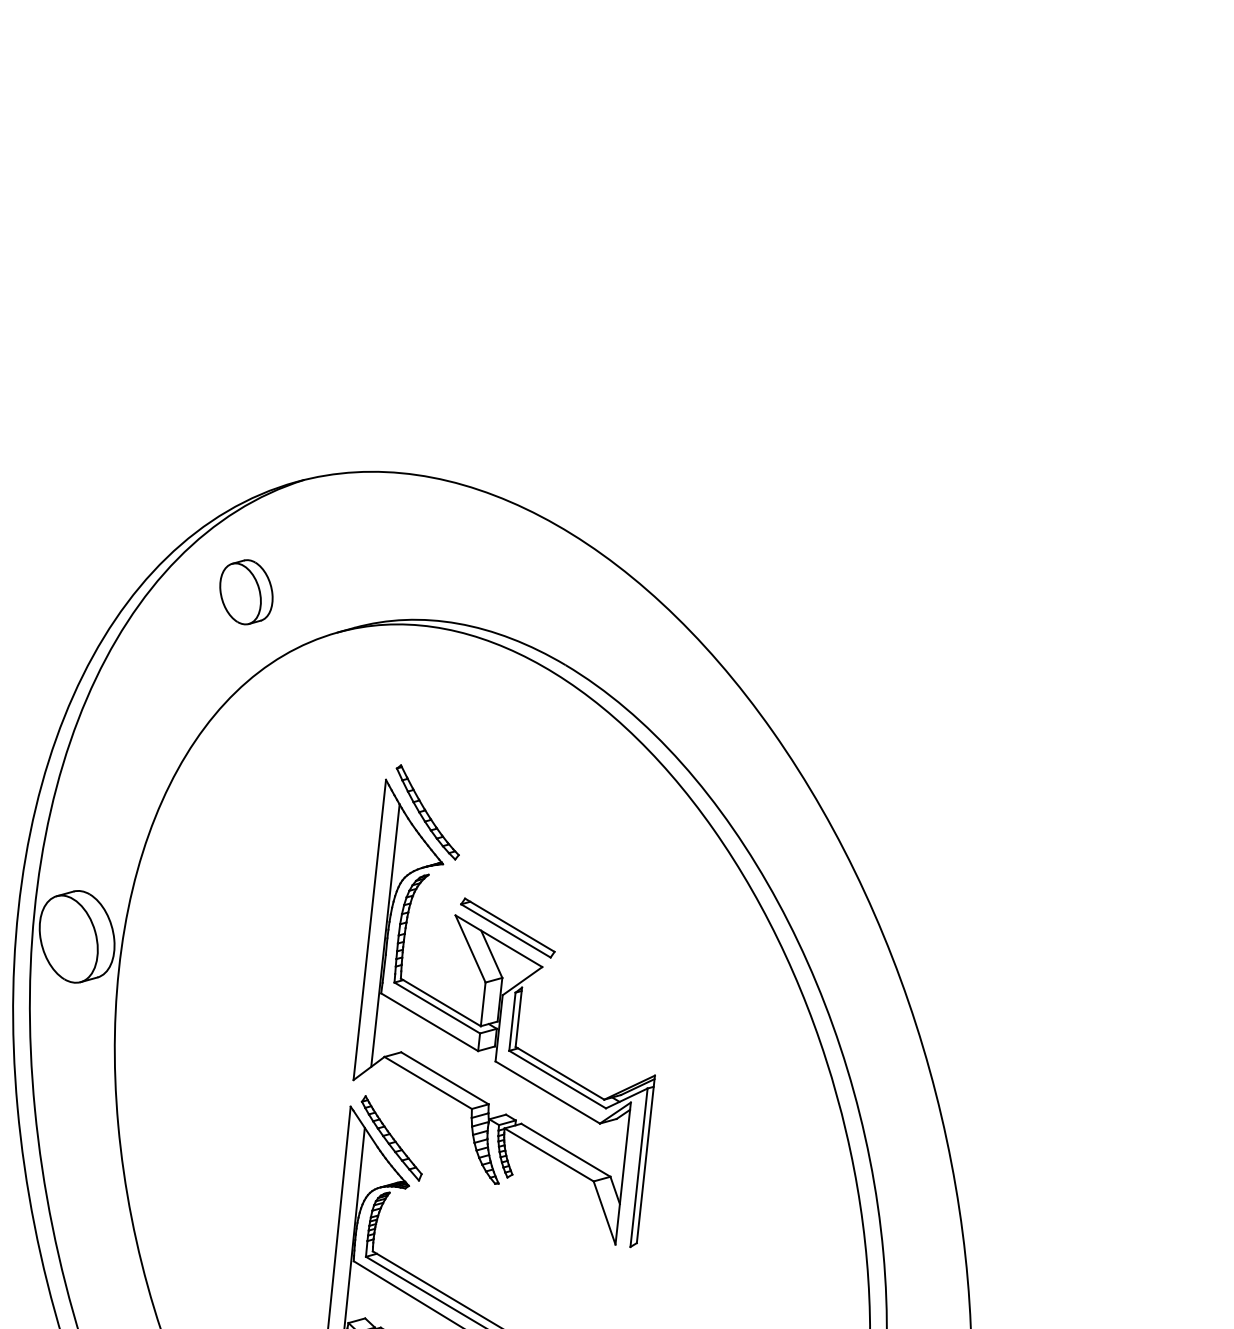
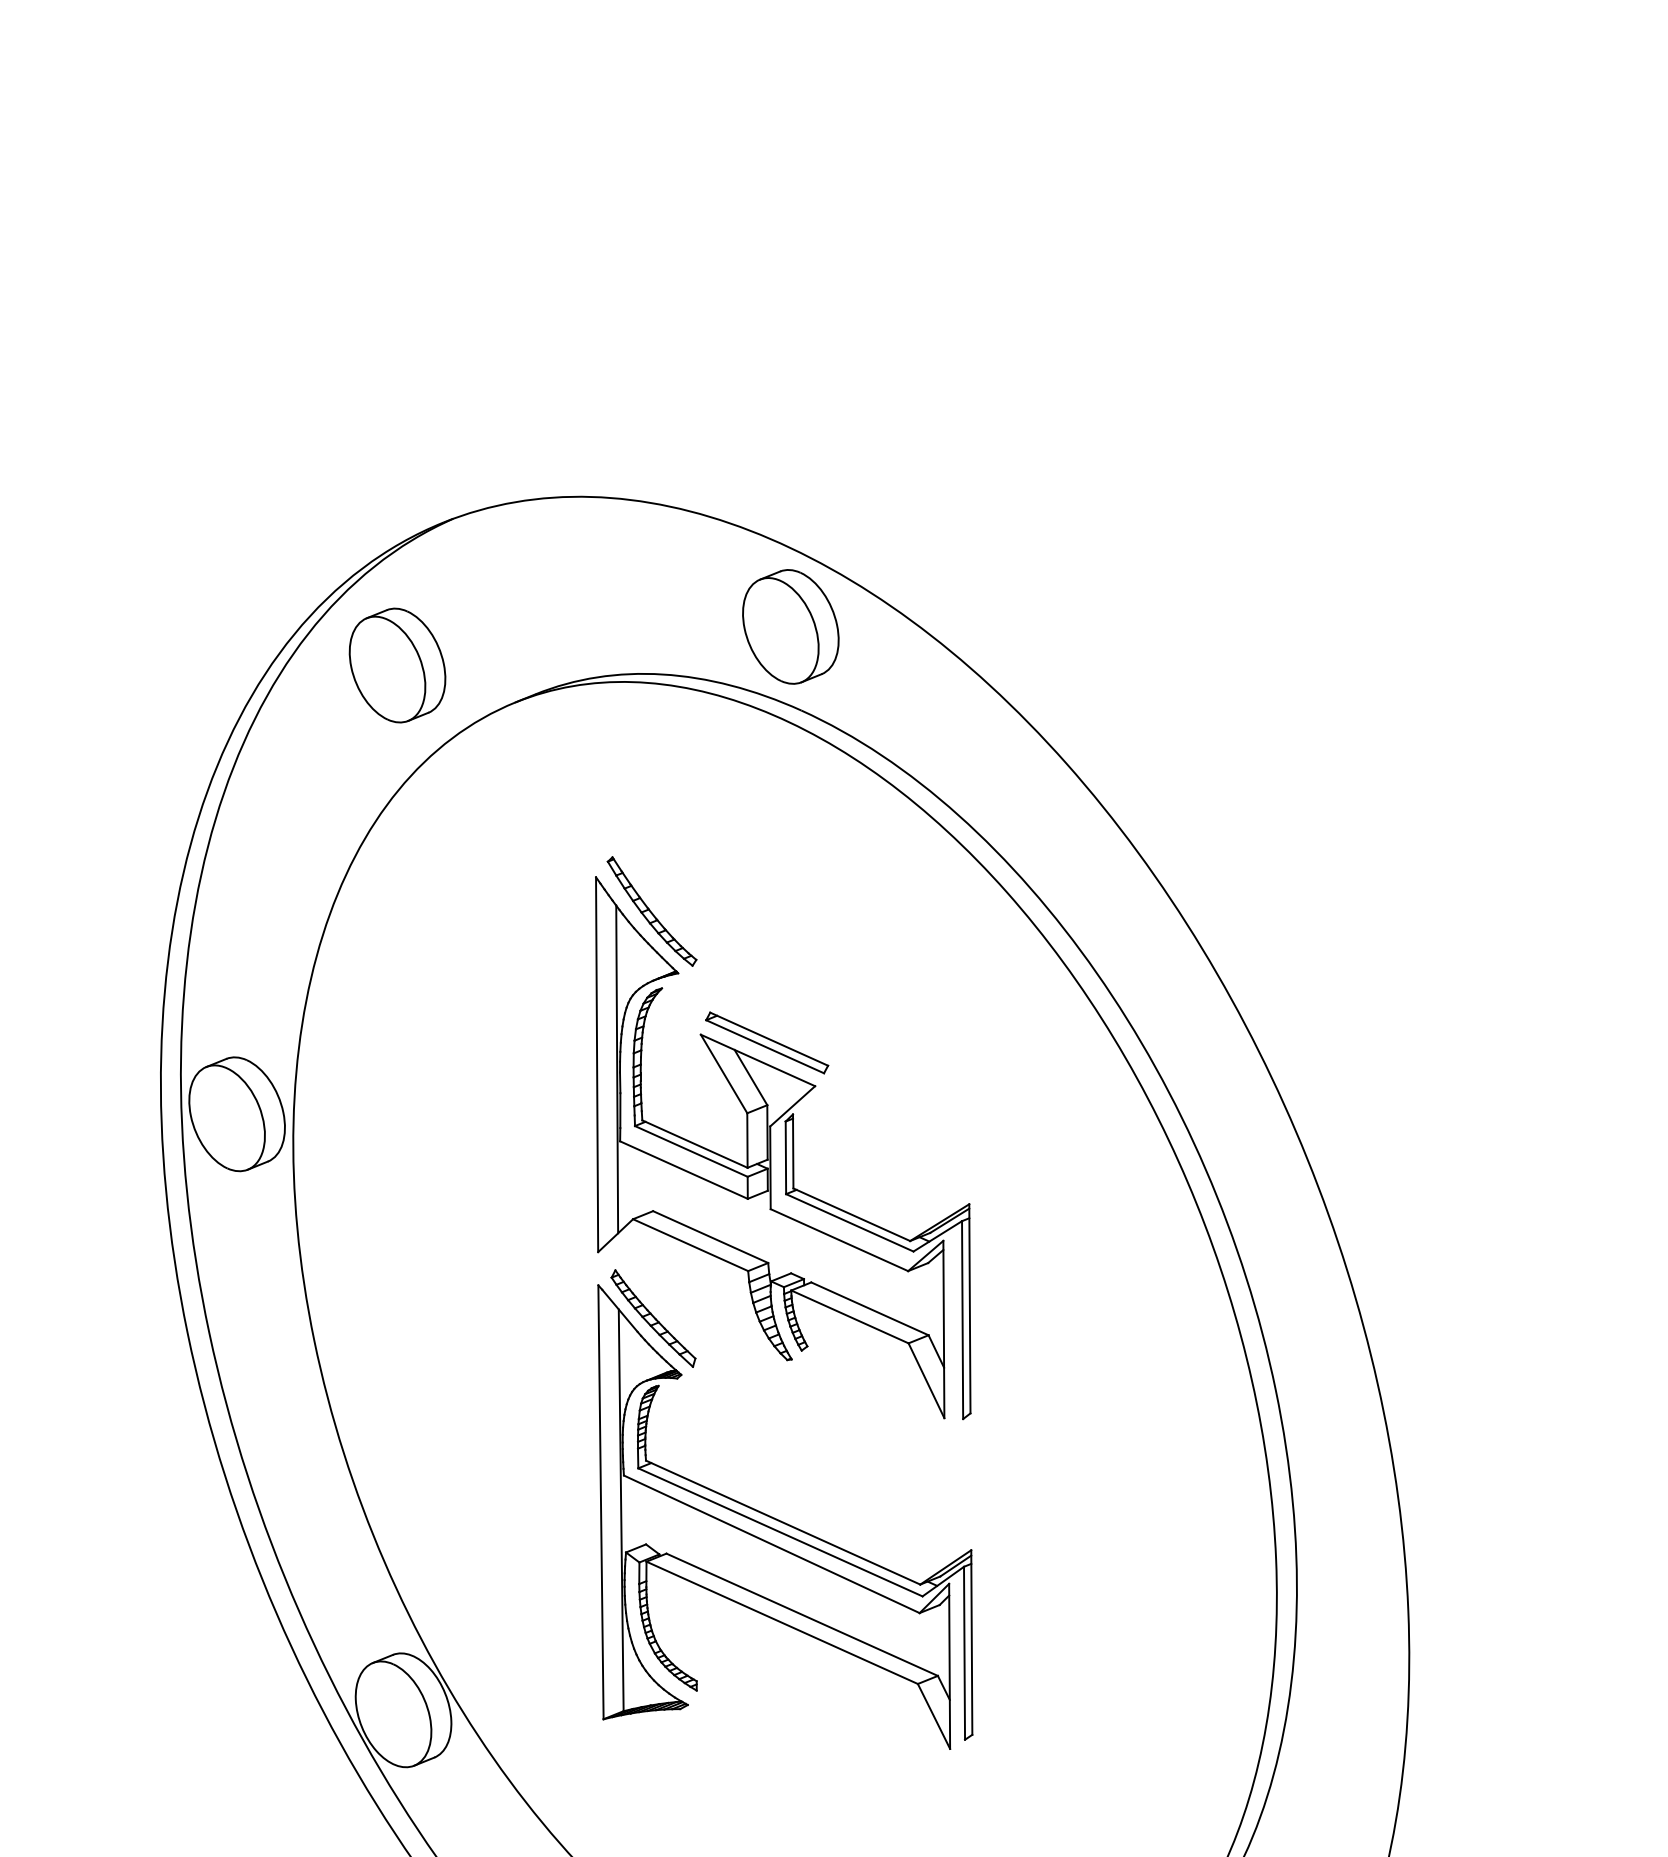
part: (246, 592) -> (397, 665), size x1.43
part: (564, 596) -> (790, 626), added

